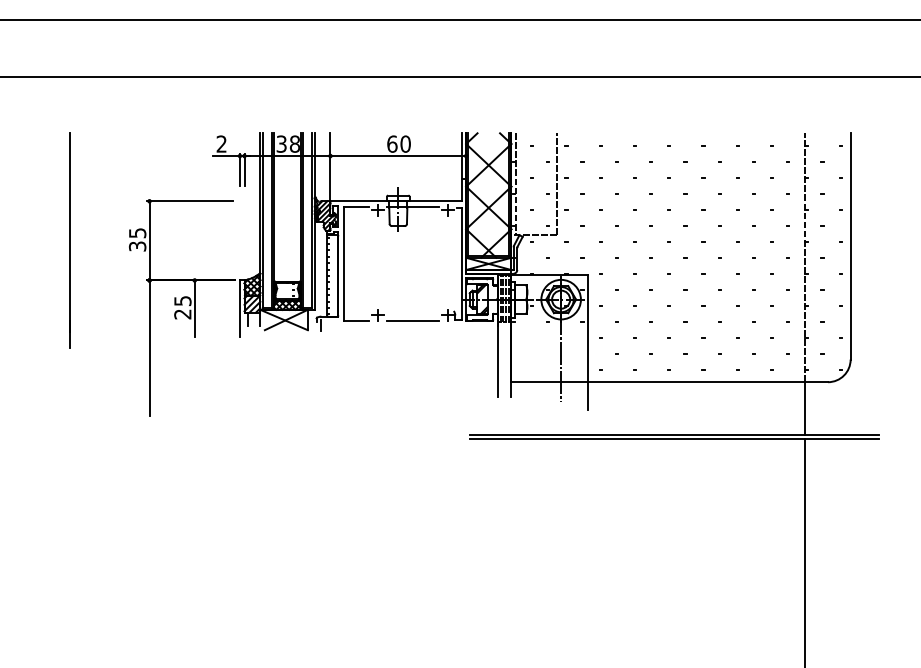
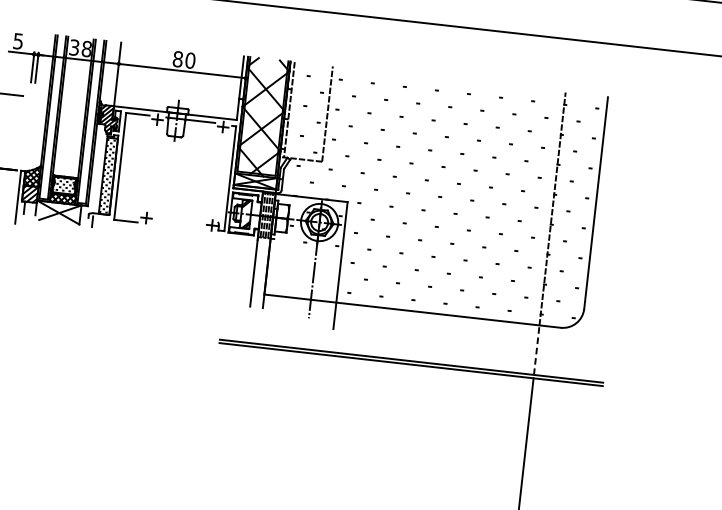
text: (221, 143) -> (18, 40), 2 -> 5
text: (392, 143) -> (178, 58), 60 -> 80
line: (412, 321) -> (178, 227), removed
line: (805, 408) -> (536, 350), solid -> dashed

